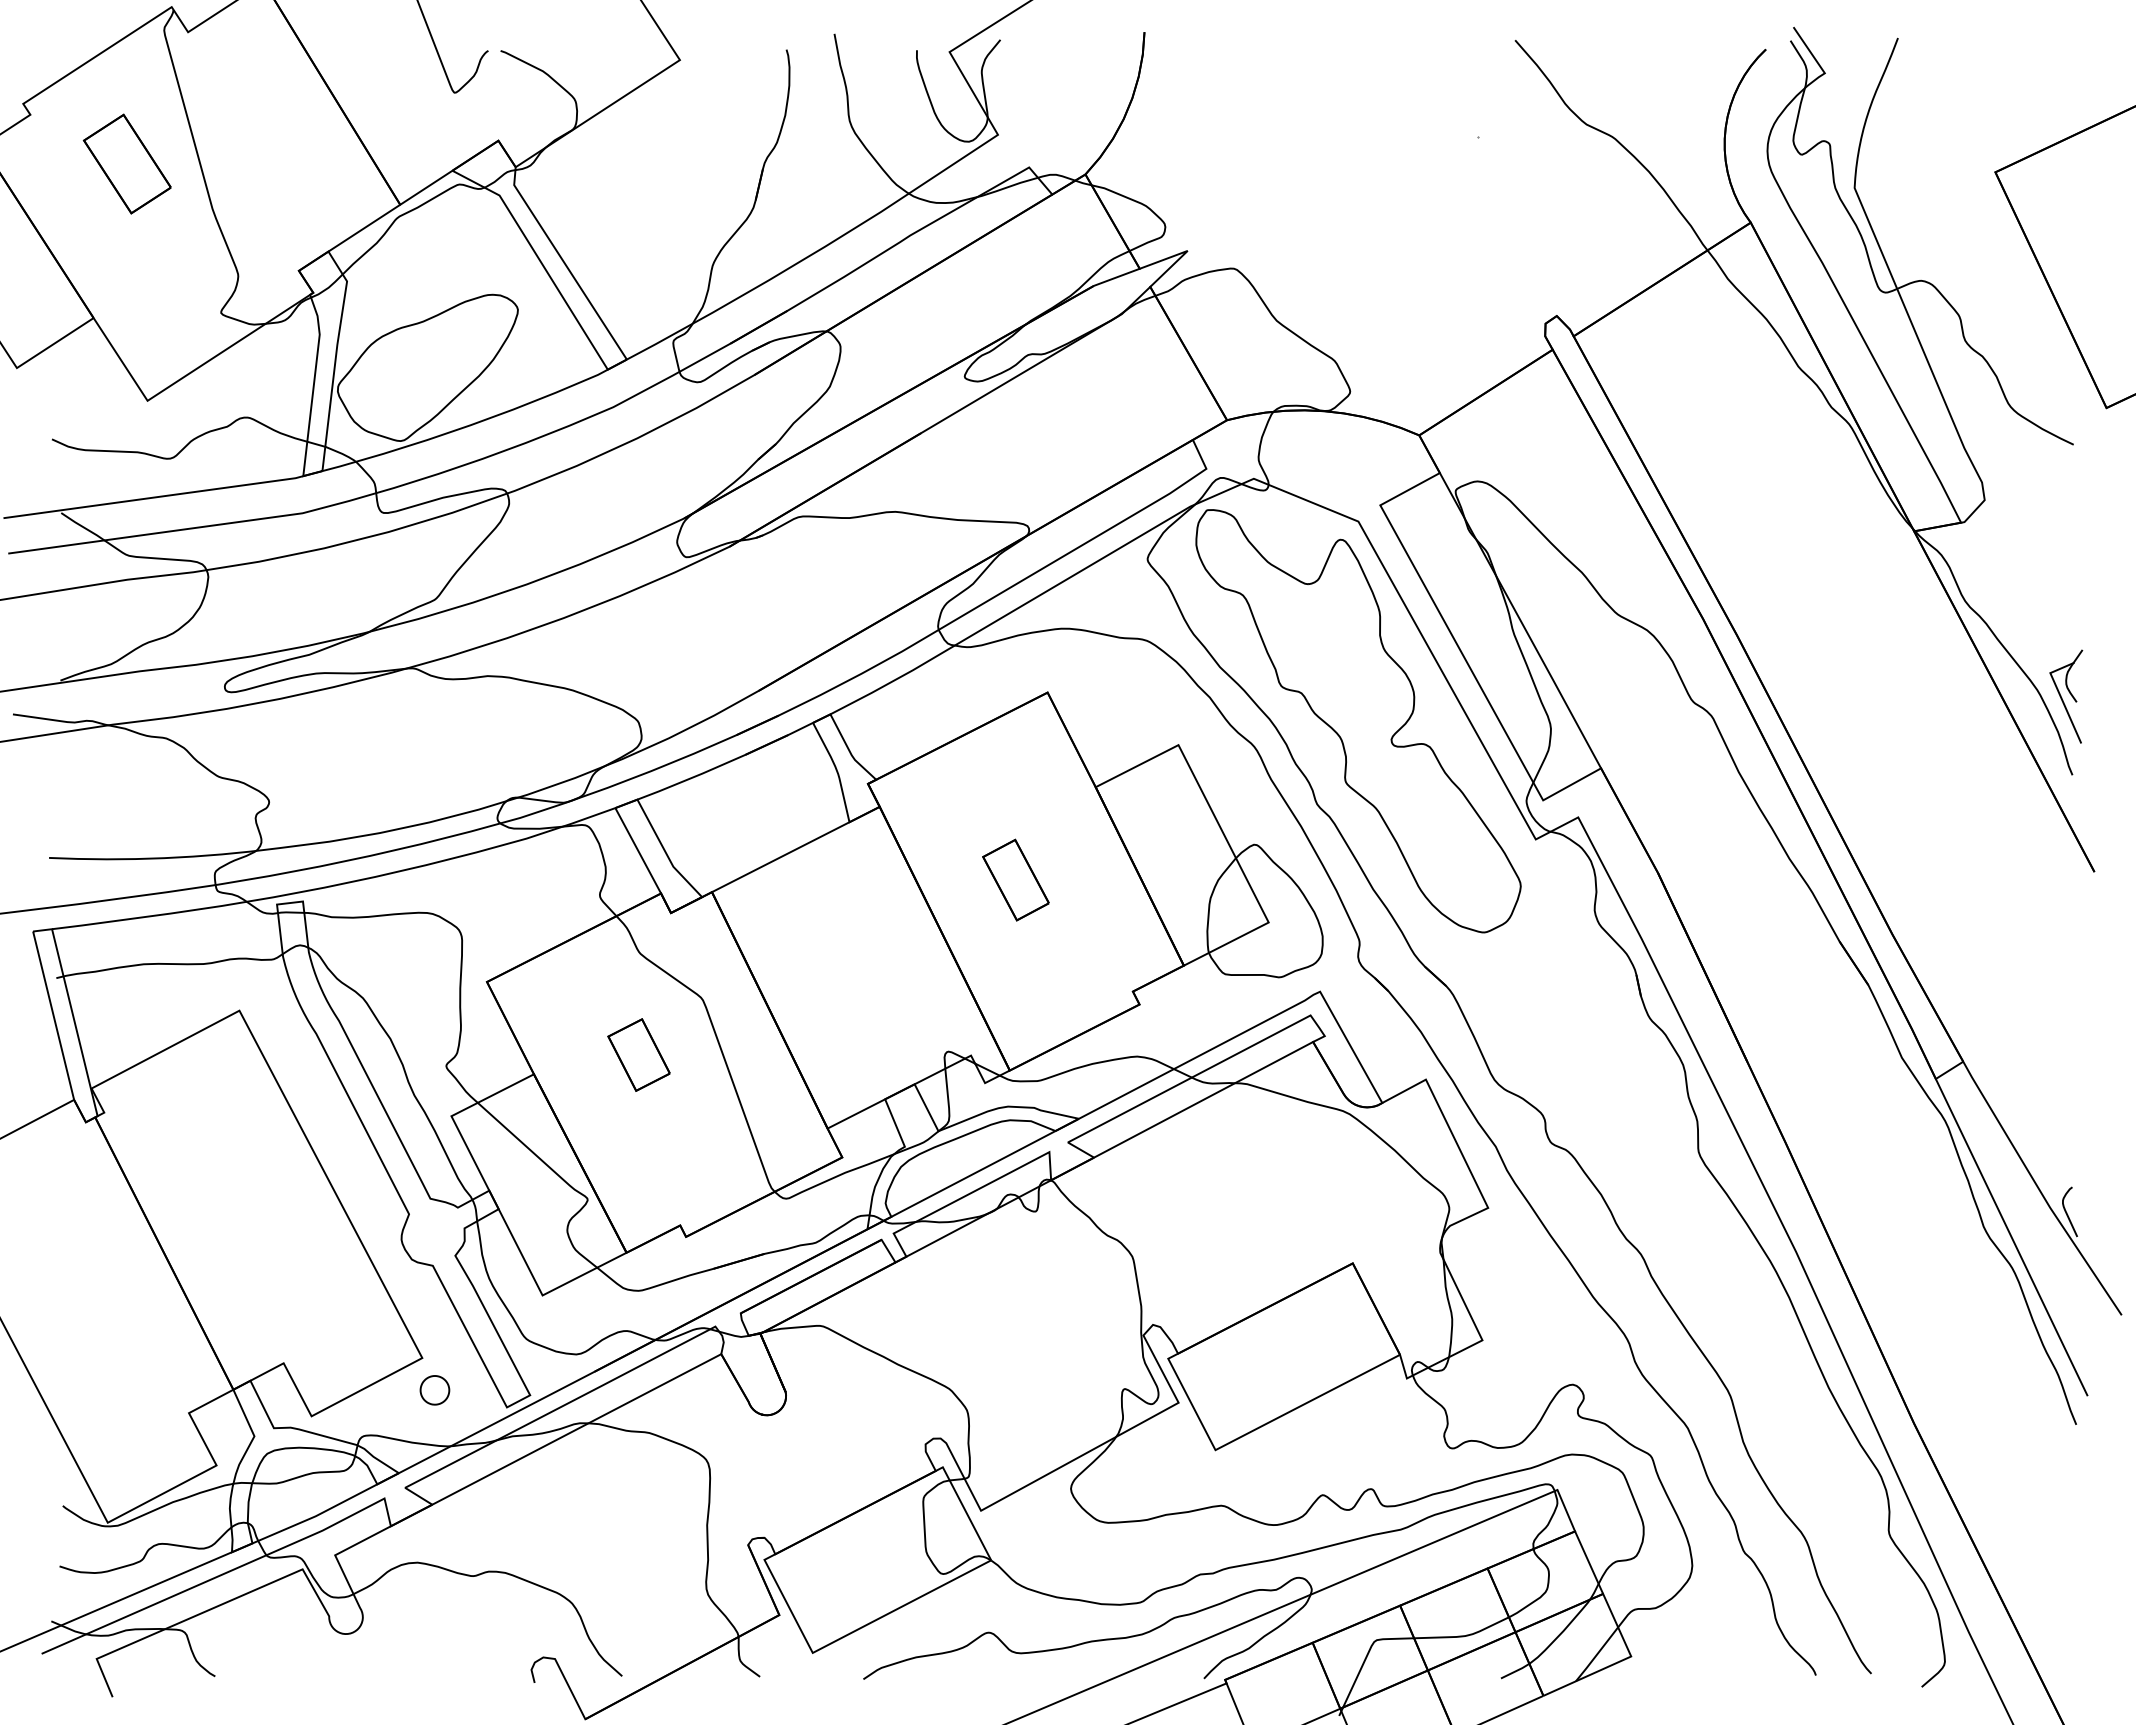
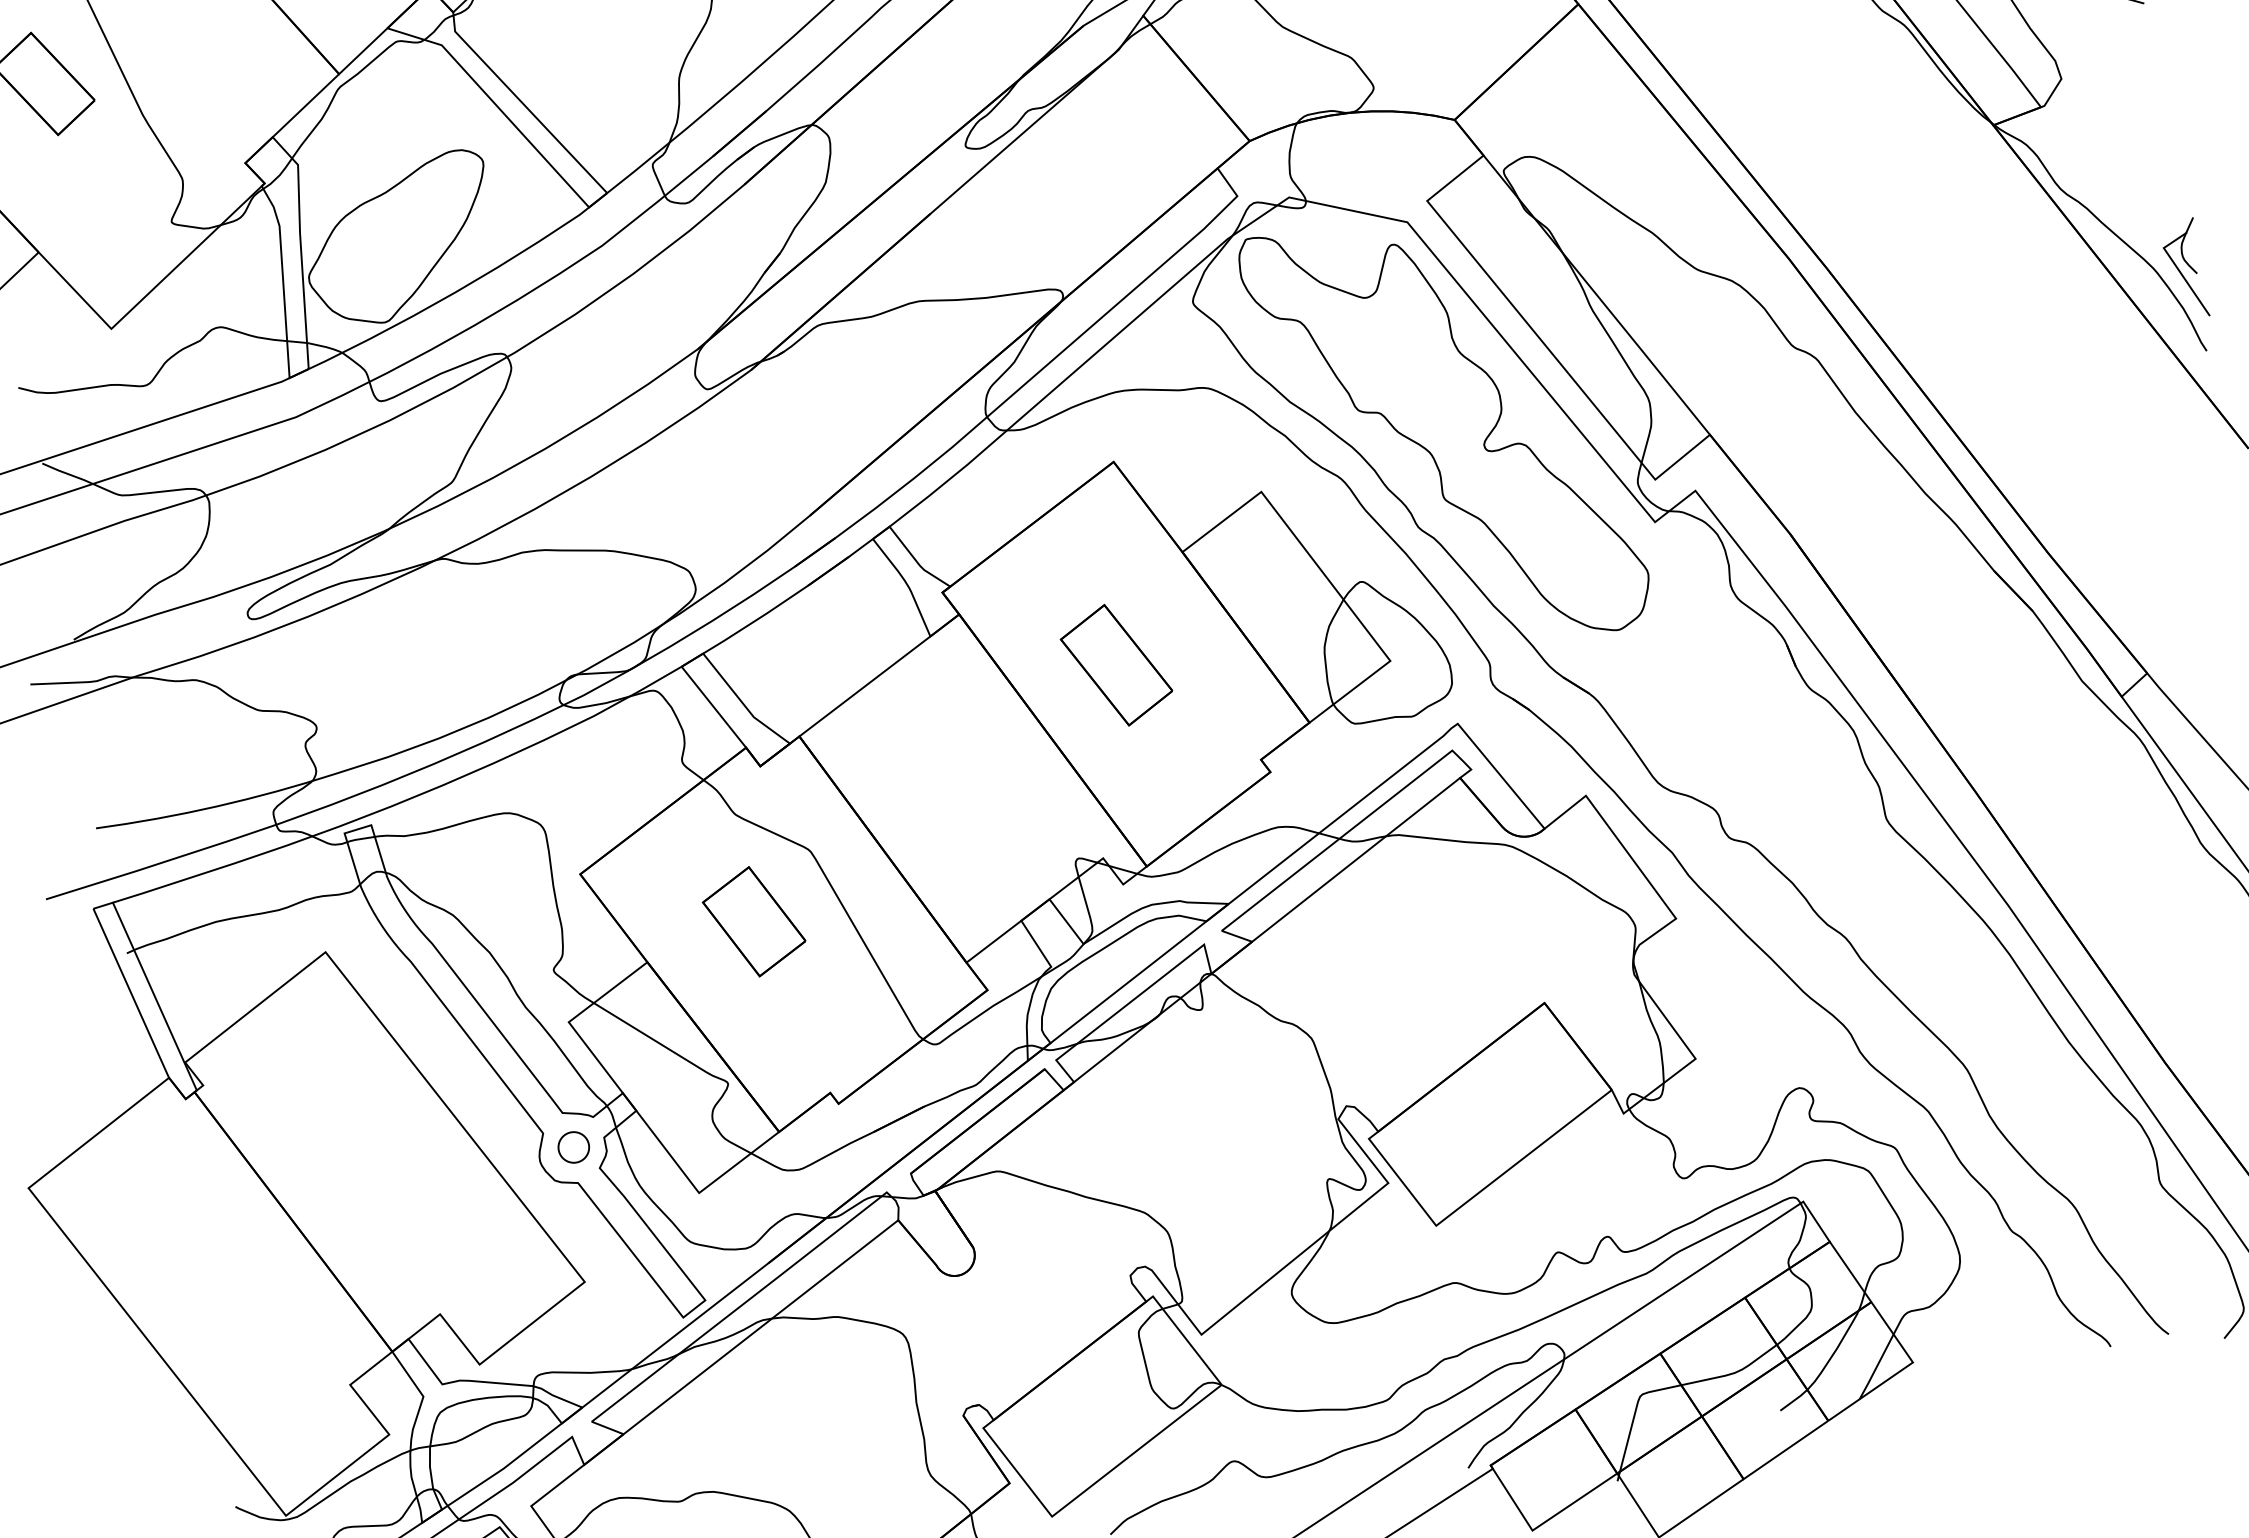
part: (1015, 879) -> (1115, 664), size x1.43
part: (638, 1054) -> (753, 921), size x1.43
part: (434, 1390) -> (573, 1147), moved

